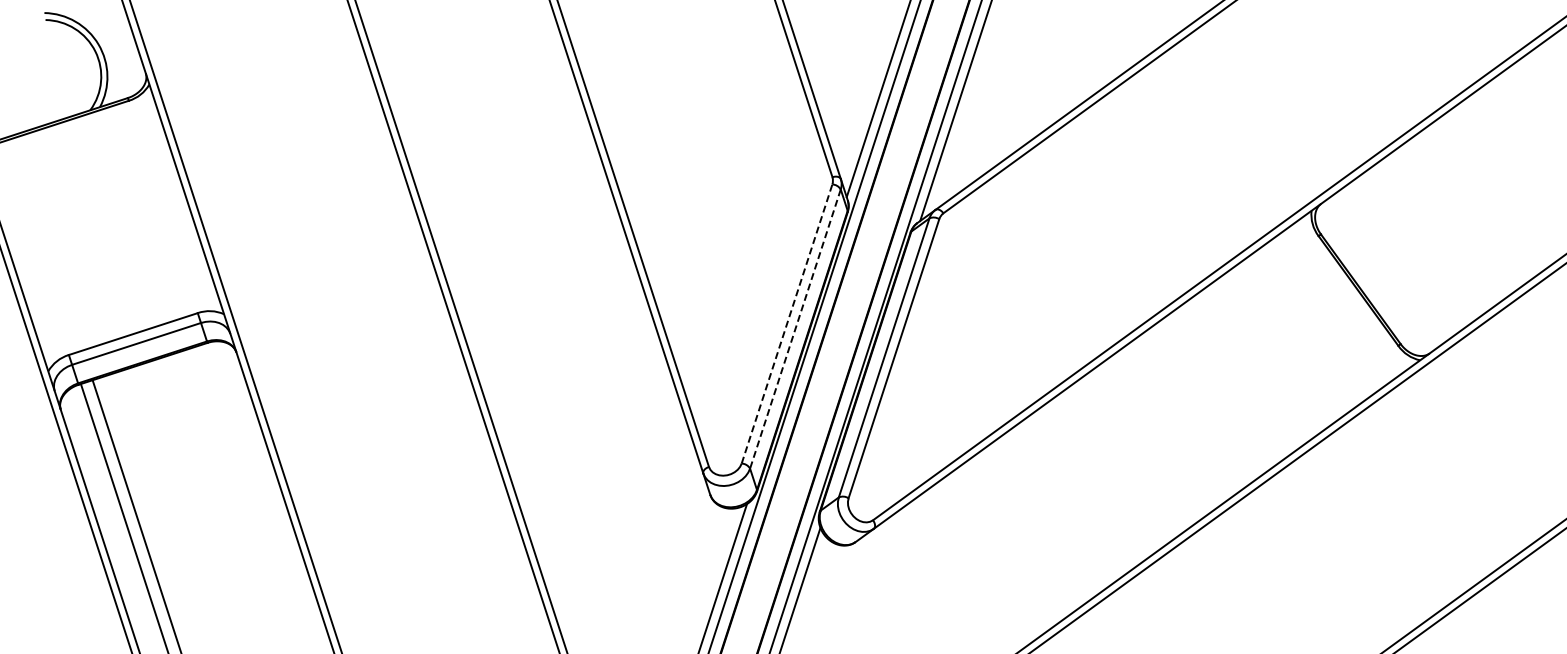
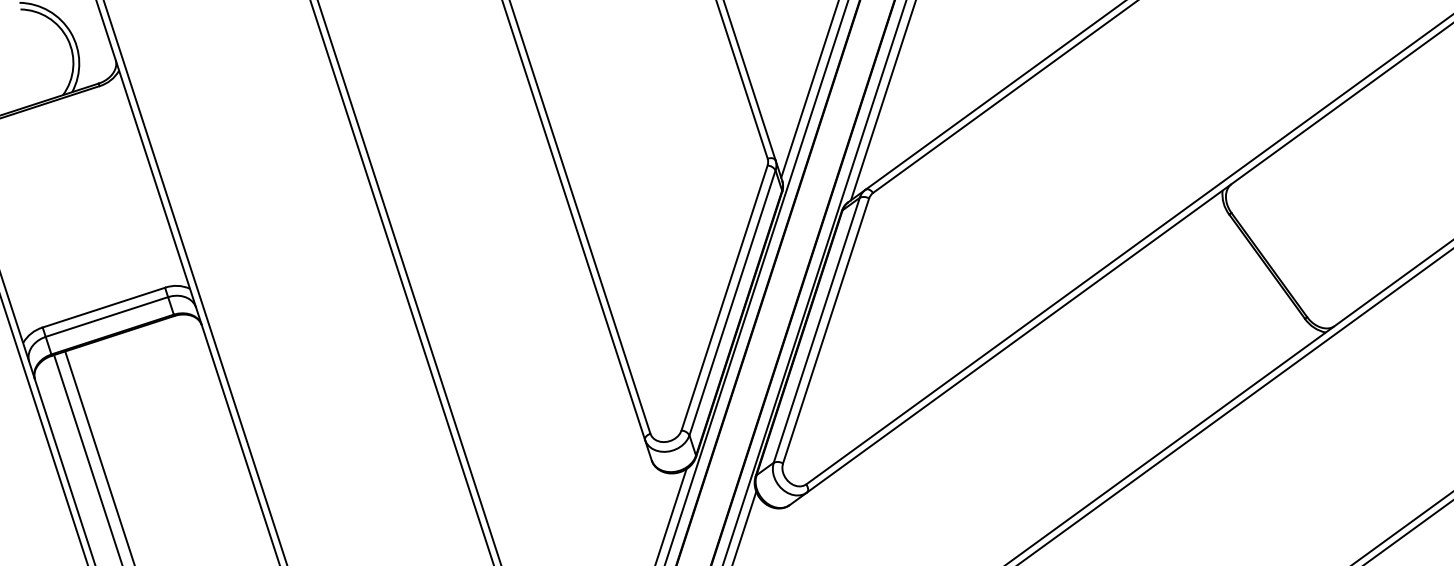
line: (787, 323) -> (724, 297), dashed -> solid
line: (795, 329) -> (732, 303), dashed -> solid

